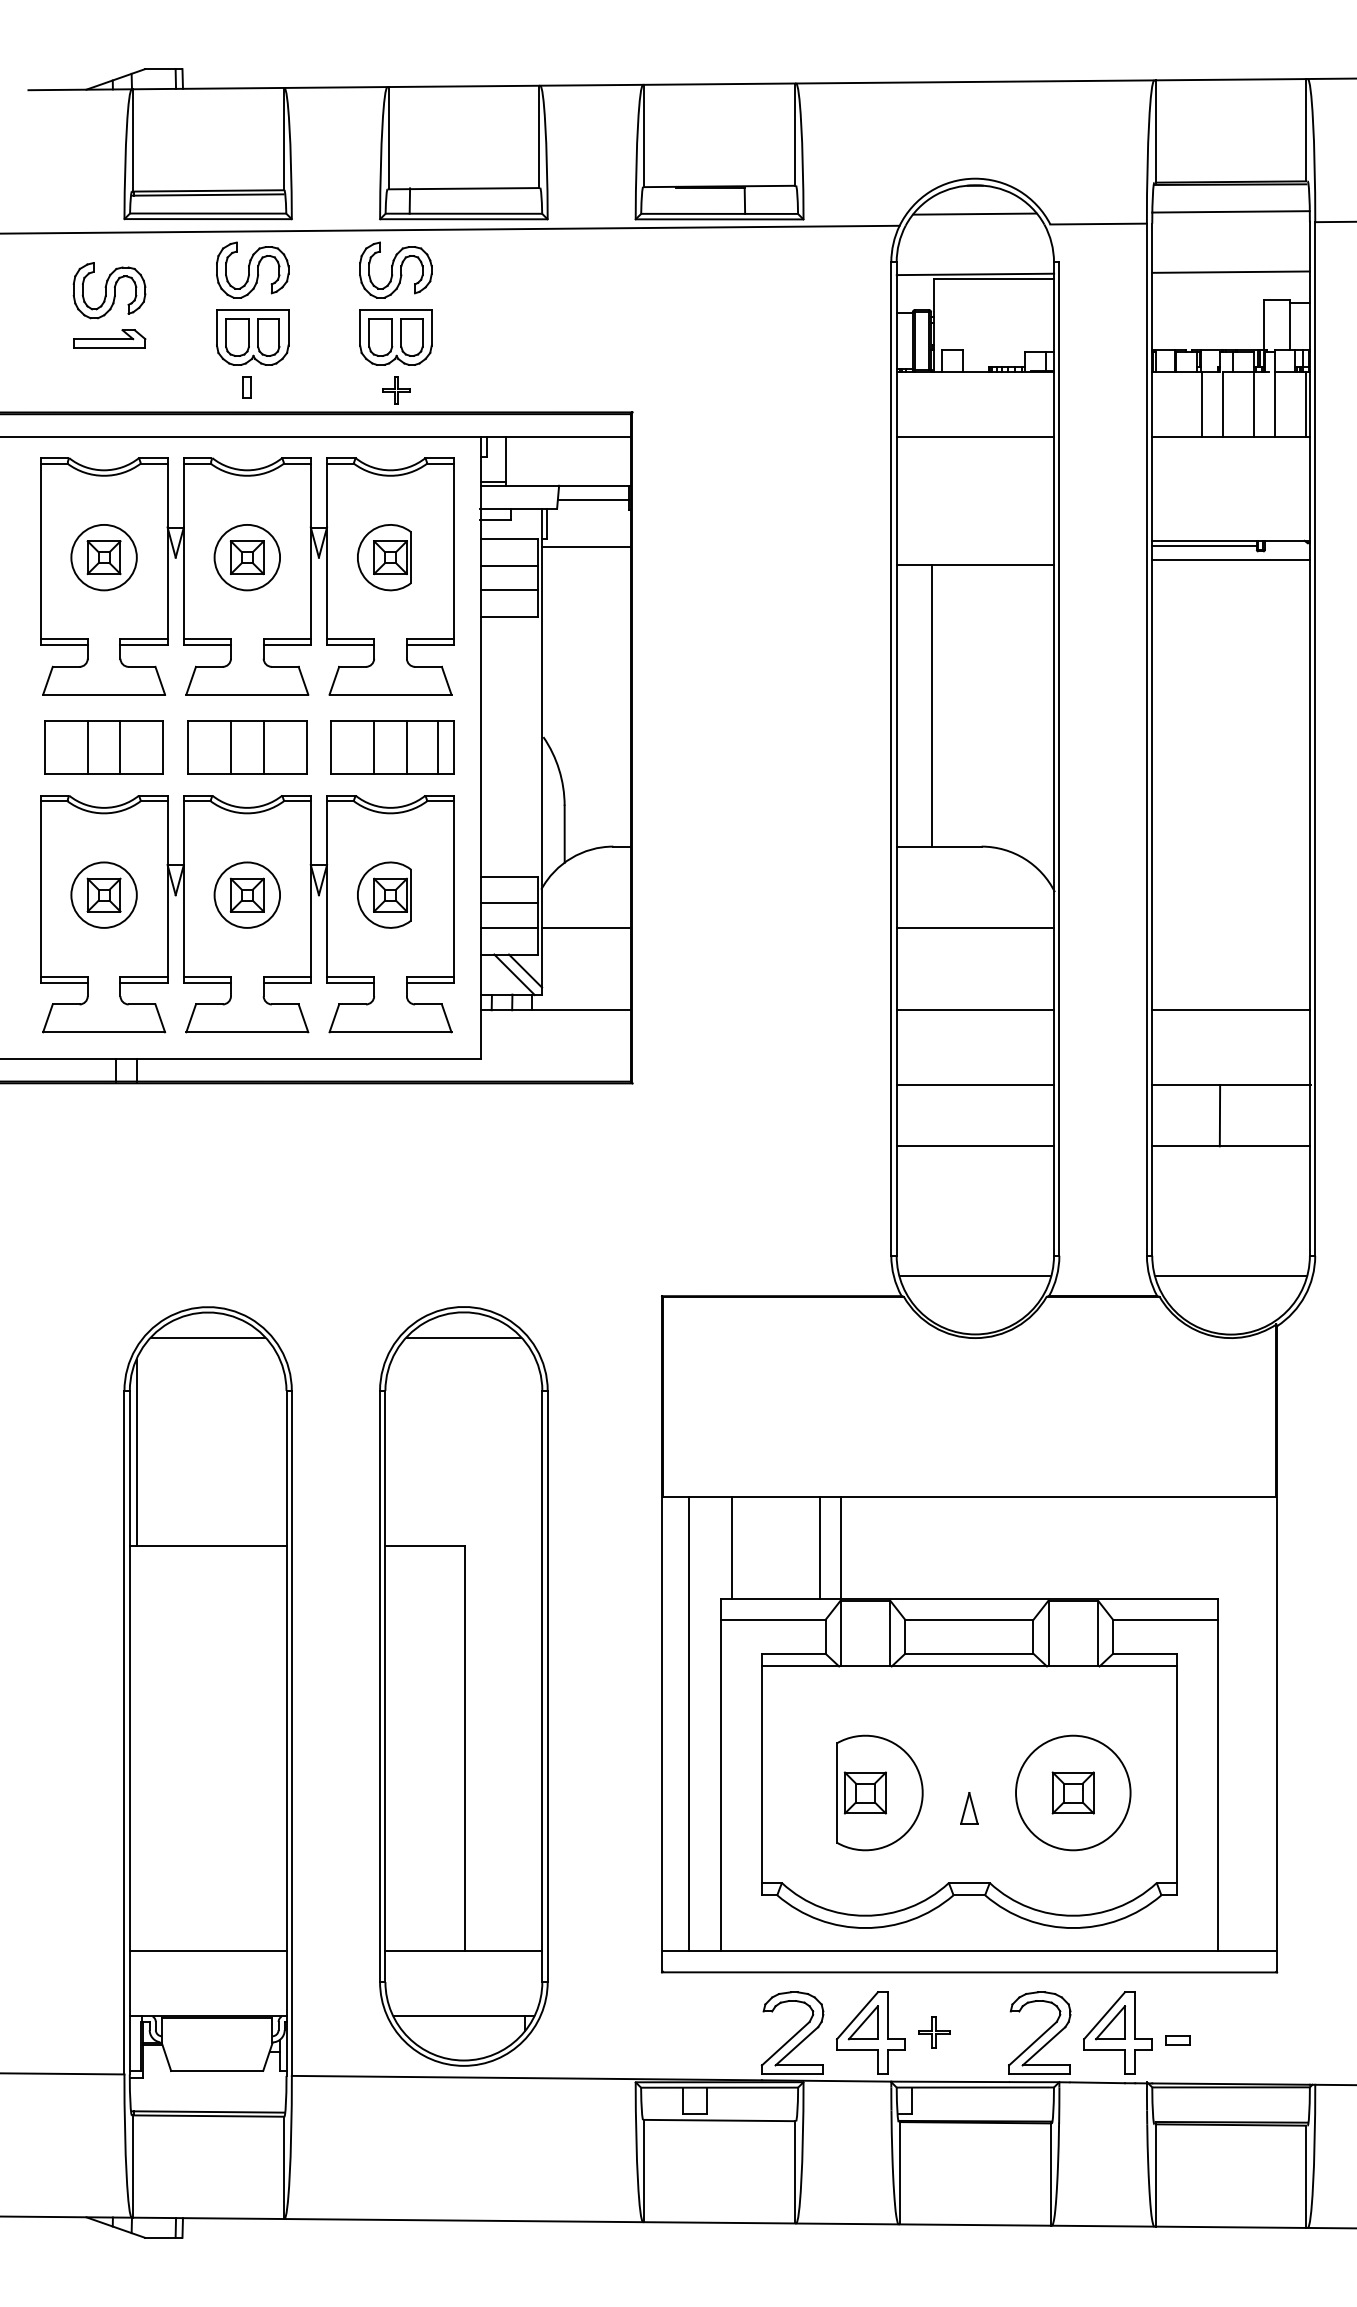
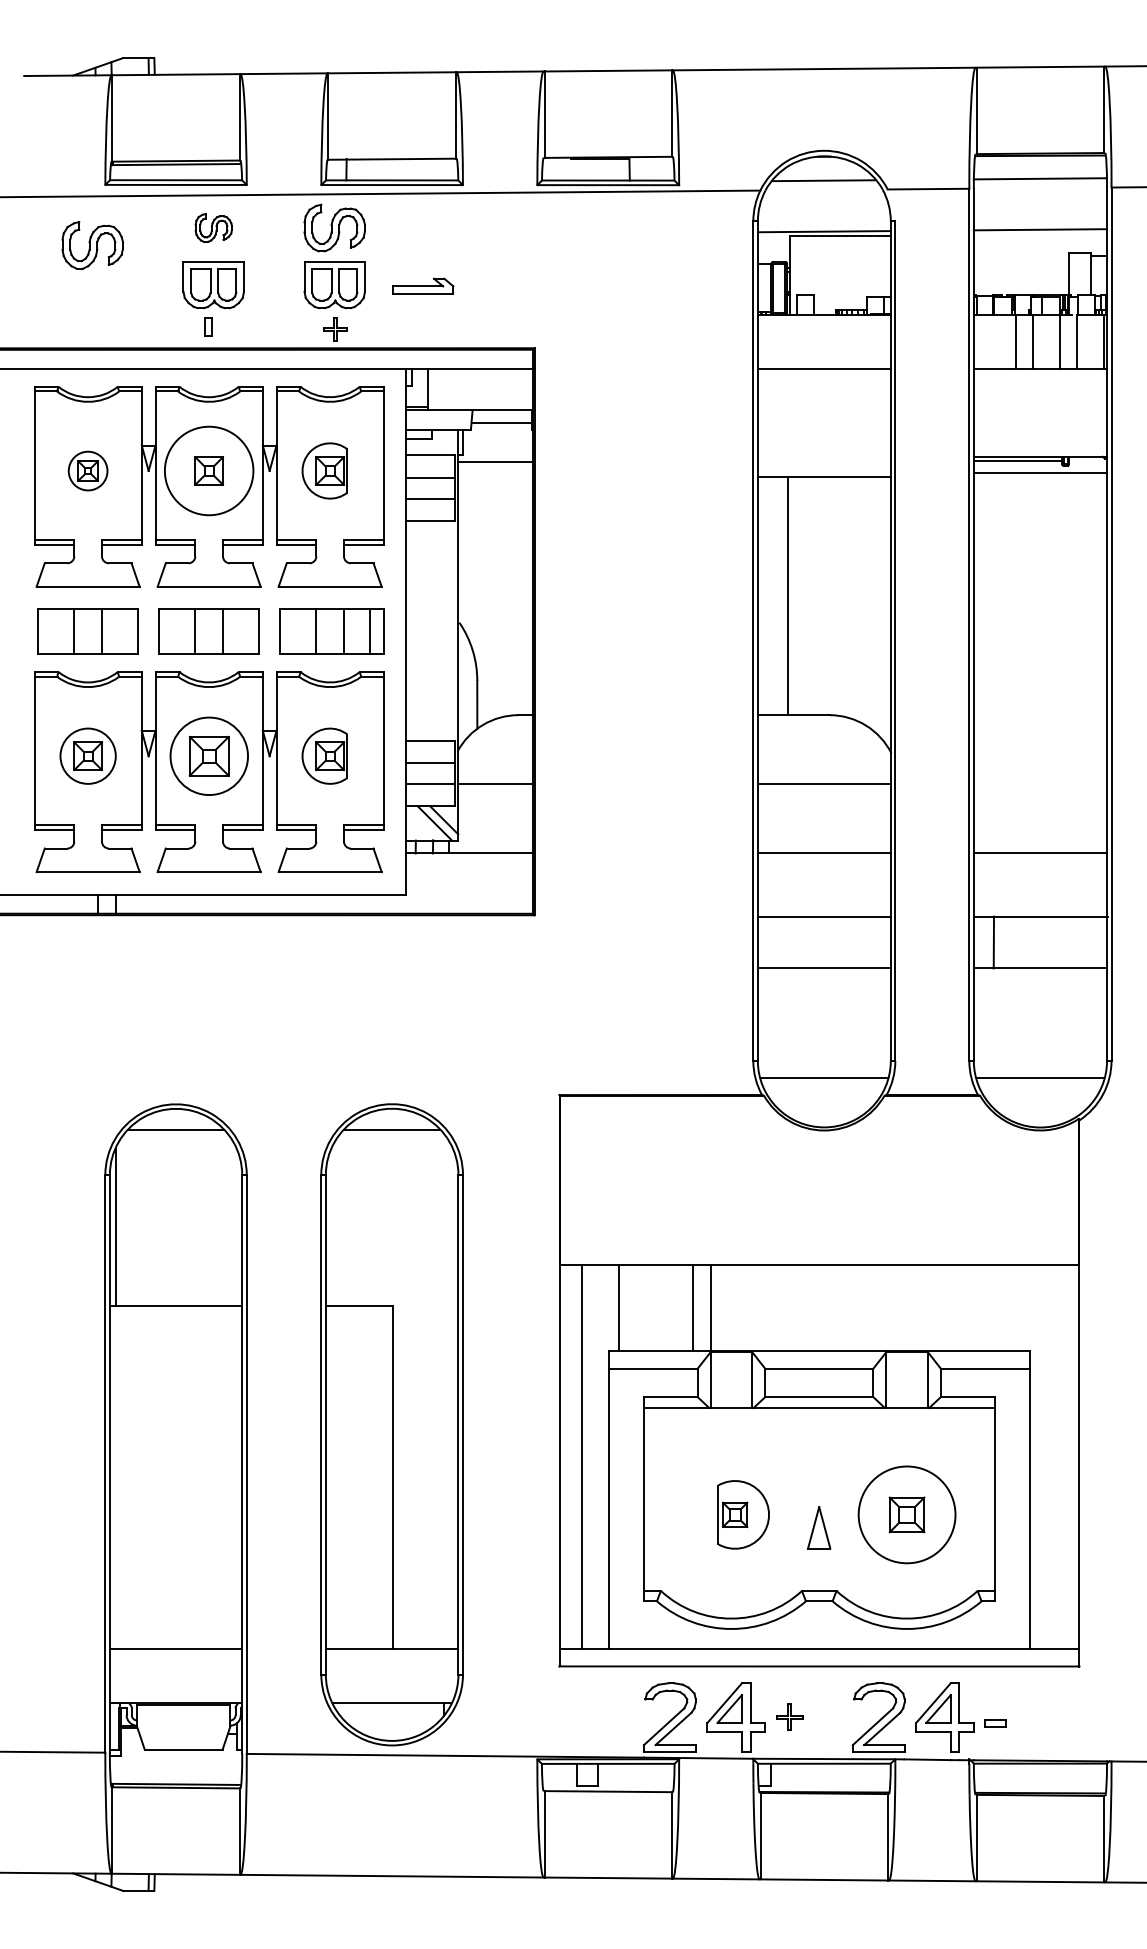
part: (252, 269) -> (213, 227), size x0.6
part: (109, 338) -> (423, 285), moved
part: (103, 557) -> (87, 470), size x0.7
circle: (247, 557) -> (209, 470), size x1.6
part: (246, 894) -> (208, 755), size x1.4
line: (1219, 1115) -> (993, 942), moved
part: (879, 1792) -> (743, 1514), size x0.7
part: (969, 1808) -> (819, 1527), size x1.6

